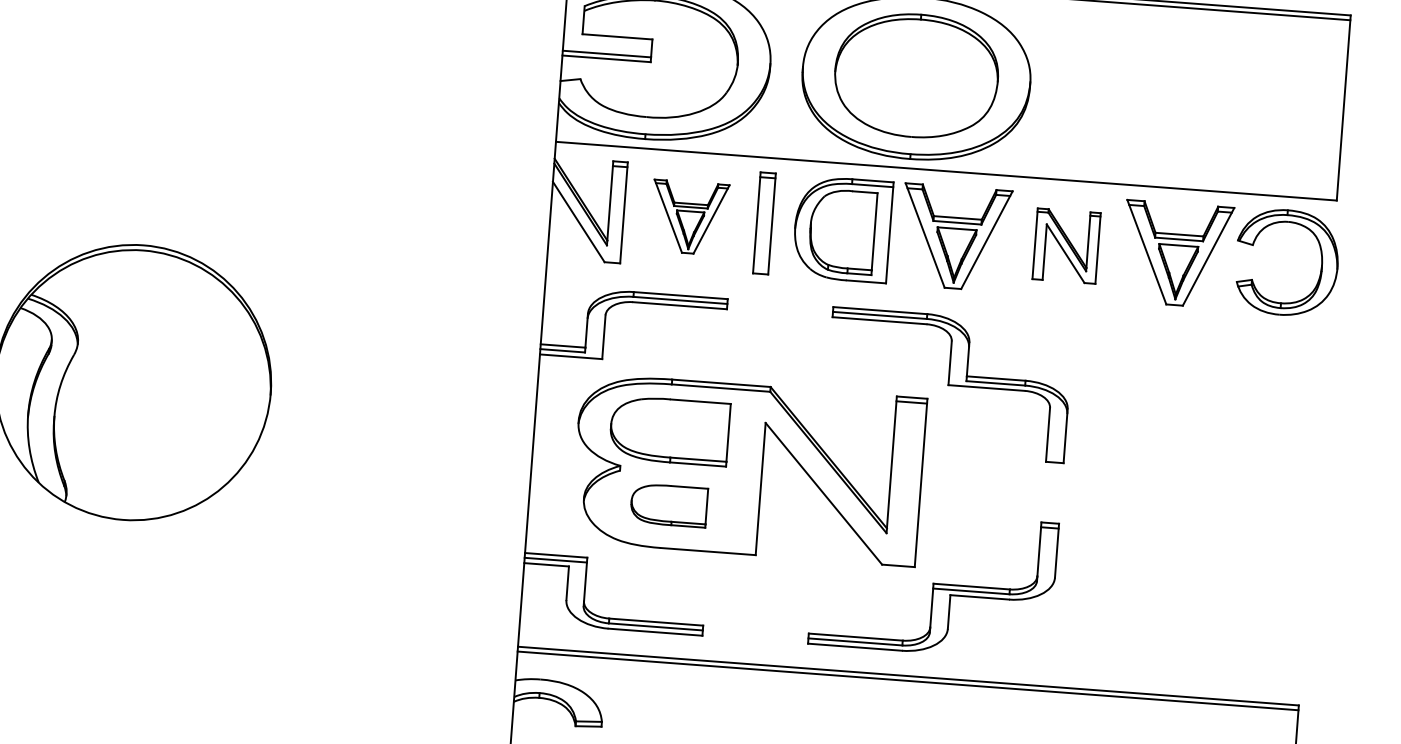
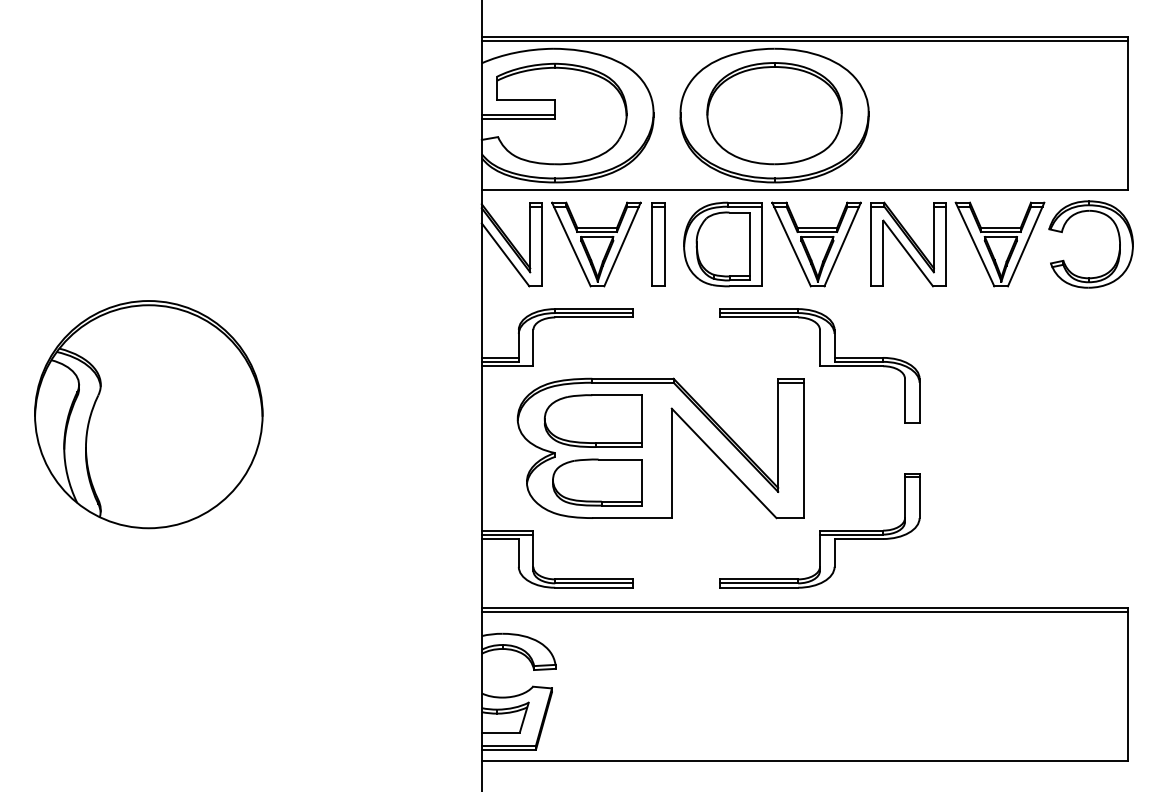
part: (689, 217) -> (596, 244), size x1.43
part: (1066, 246) -> (908, 244), size x1.43
part: (669, 505) -> (597, 482), size x1.43

